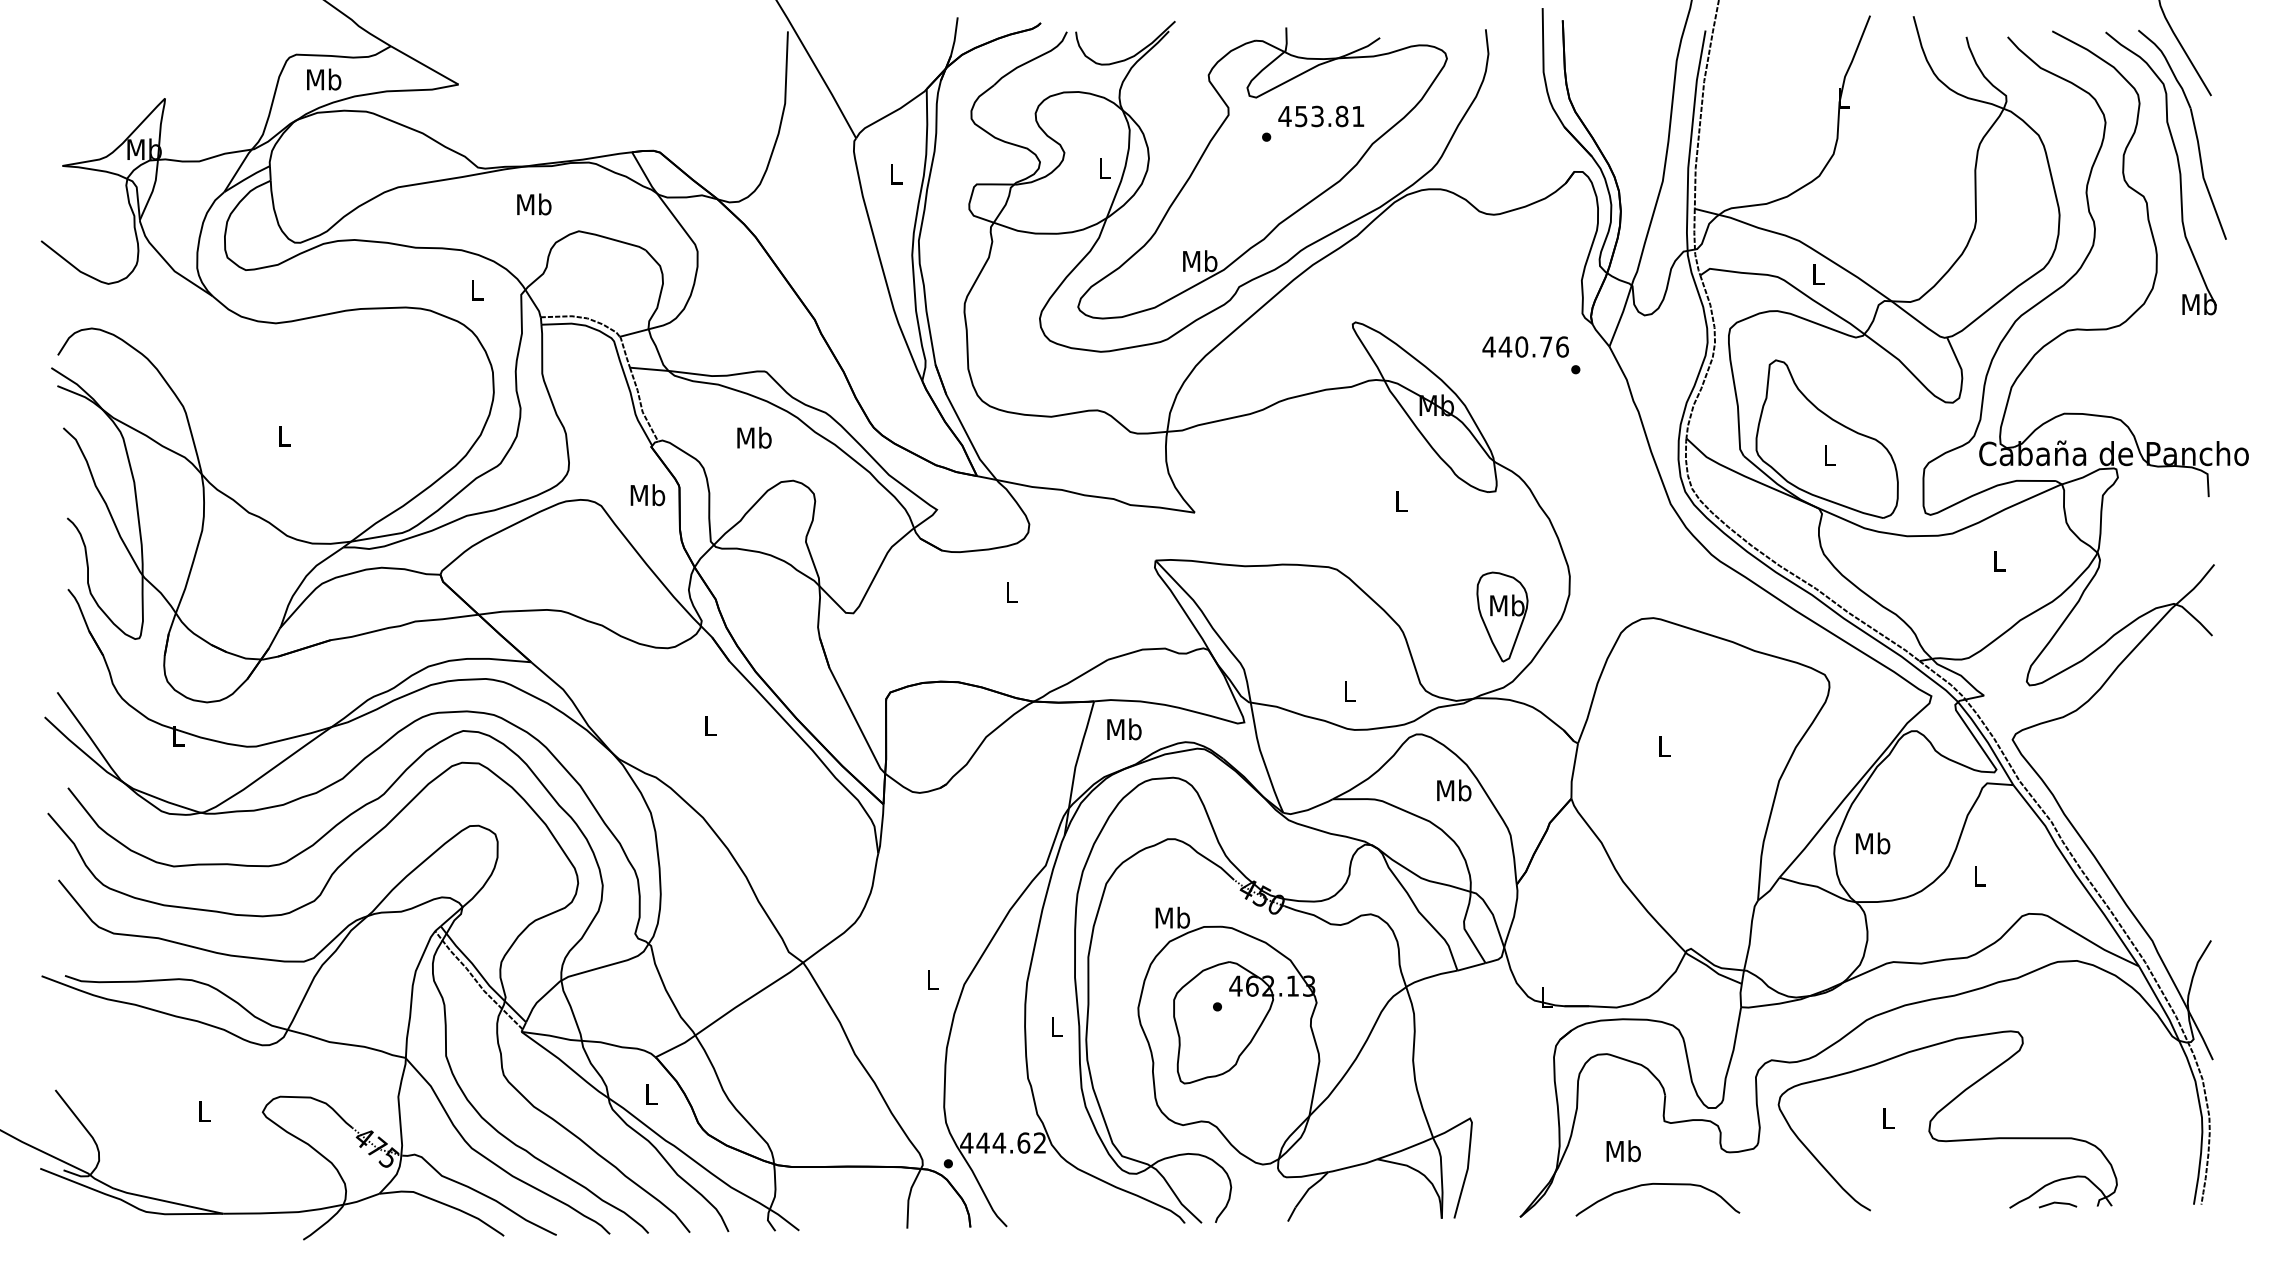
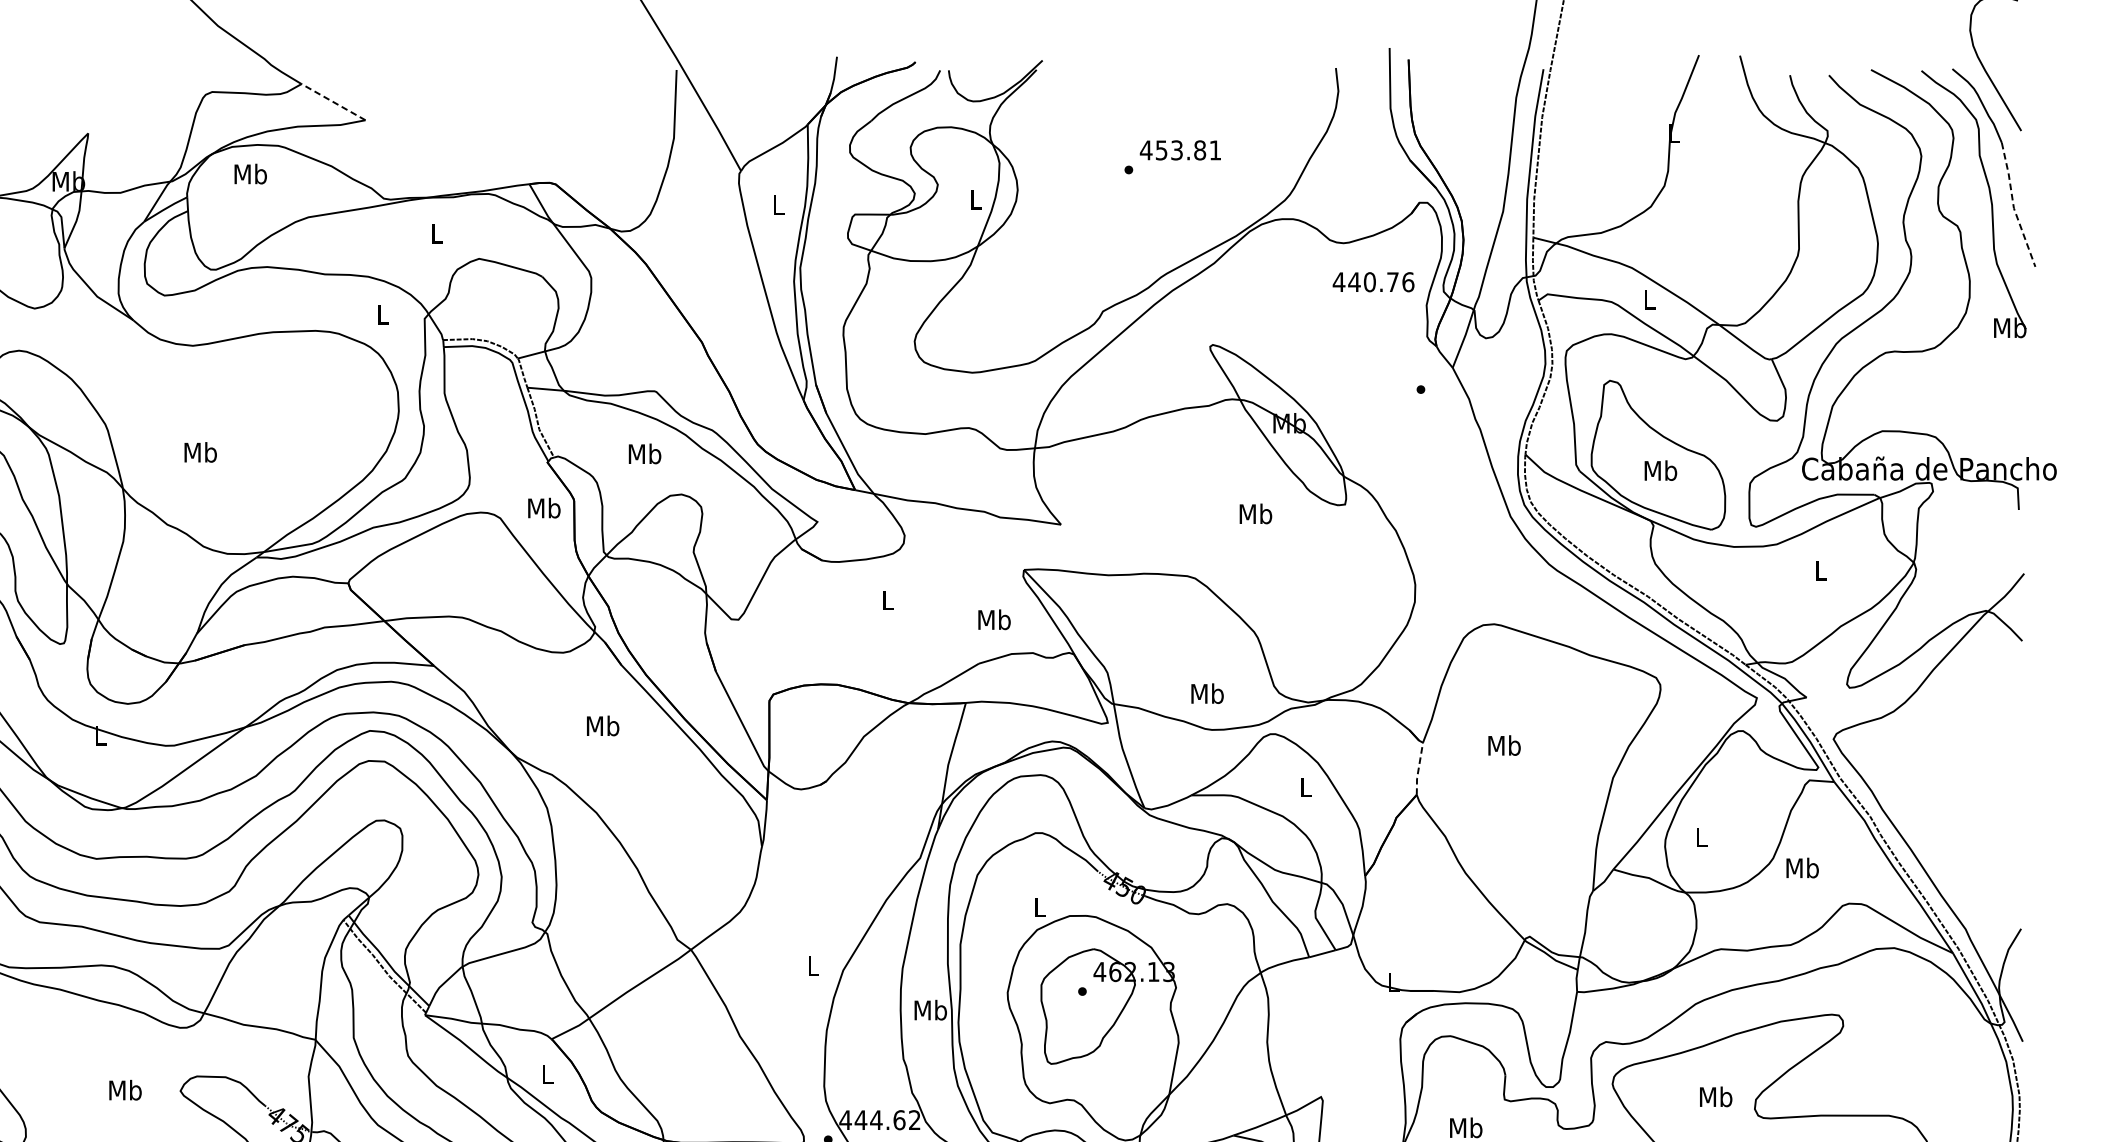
line: (424, 65) -> (333, 102), solid -> dashed
text: (324, 79) -> (251, 174), moved
part: (1262, 173) -> (1124, 204), removed
line: (2203, 174) -> (2013, 205), solid -> dashed
text: (534, 204) -> (437, 233), Mb -> L
text: (1525, 346) -> (1373, 281), moved
text: (284, 436) -> (201, 452), L -> Mb
text: (1829, 455) -> (1660, 470), L -> Mb
text: (1401, 501) -> (1256, 514), L -> Mb
part: (1502, 616) -> (1351, 622), removed
text: (1349, 691) -> (1207, 693), L -> Mb
text: (710, 725) -> (603, 725), L -> Mb
text: (1124, 729) -> (994, 619), moved
text: (1664, 746) -> (1504, 745), L -> Mb
line: (1573, 771) -> (1418, 769), solid -> dashed
text: (1454, 790) -> (1306, 787), Mb -> L
text: (1873, 843) -> (1702, 837), Mb -> L
text: (1979, 876) -> (1802, 868), L -> Mb
text: (1172, 917) -> (1039, 907), Mb -> L
text: (1056, 1026) -> (930, 1010), L -> Mb
text: (204, 1111) -> (125, 1090), L -> Mb
text: (1888, 1118) -> (1716, 1096), L -> Mb

